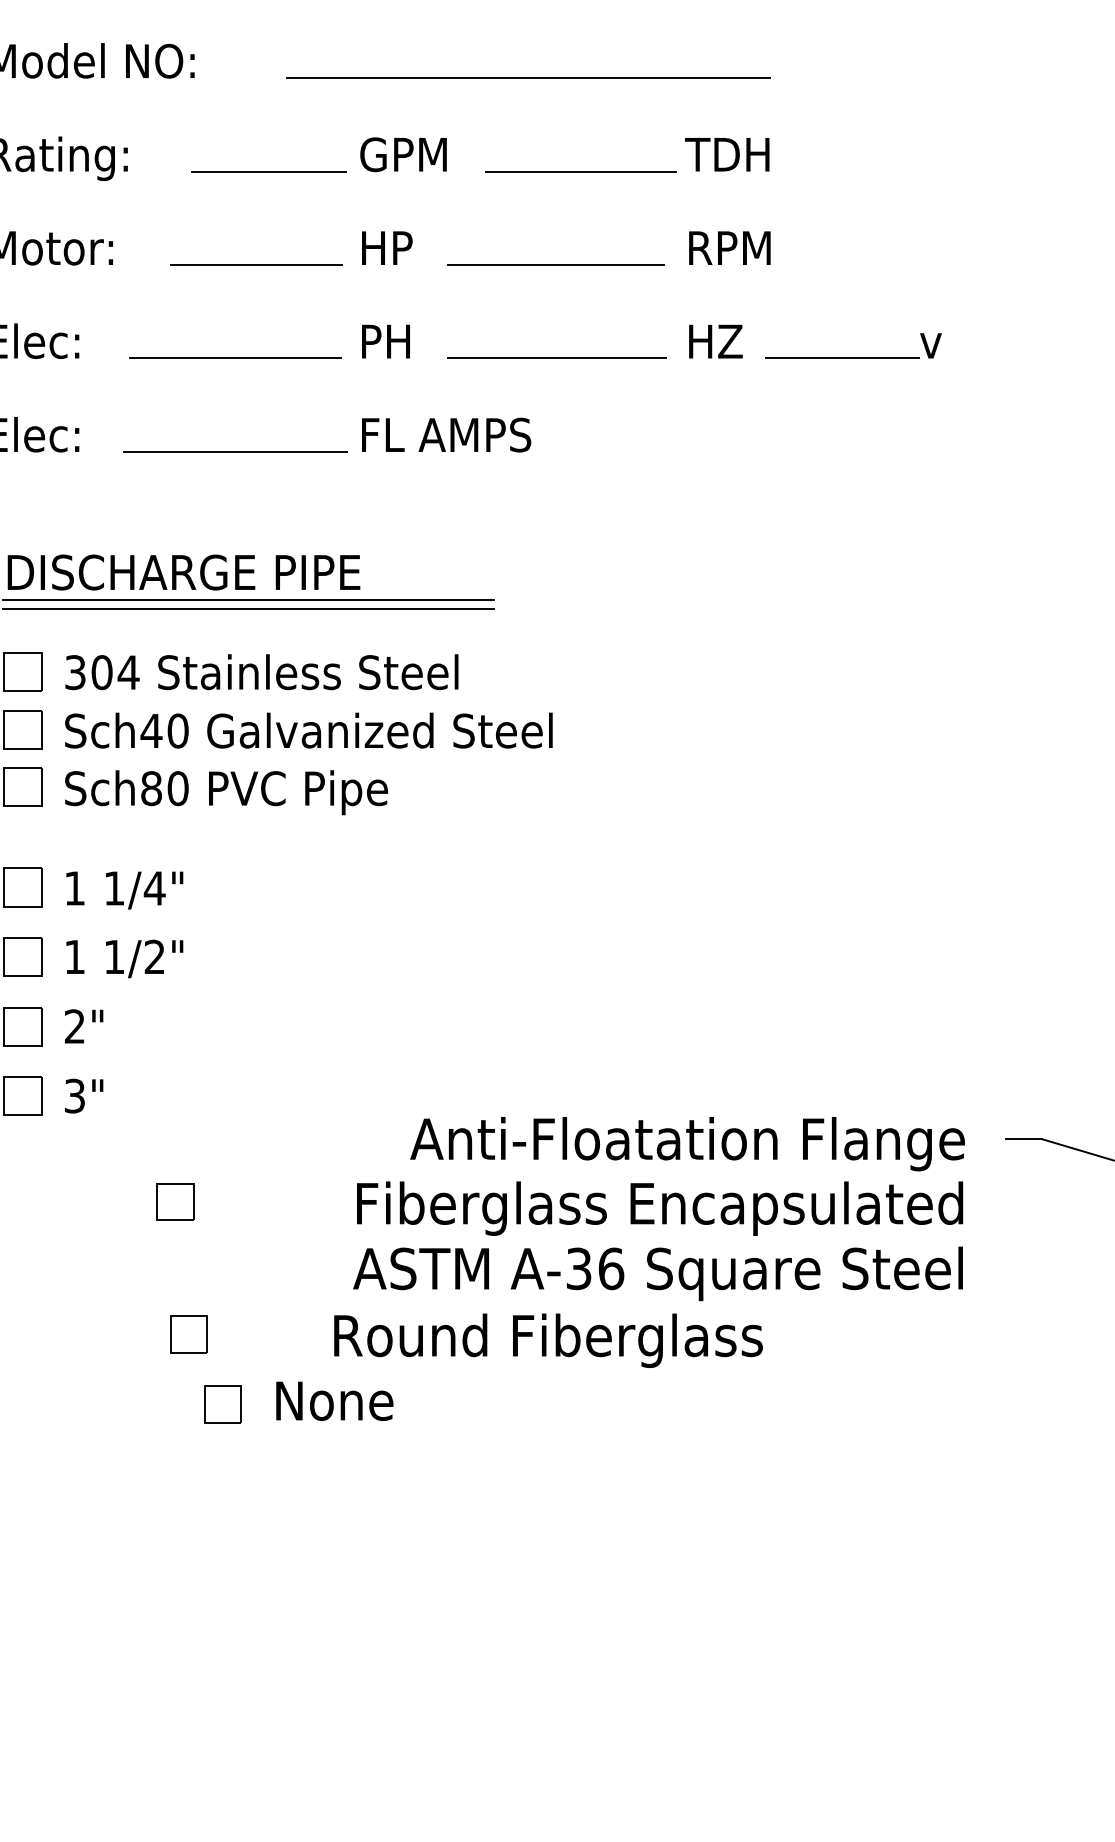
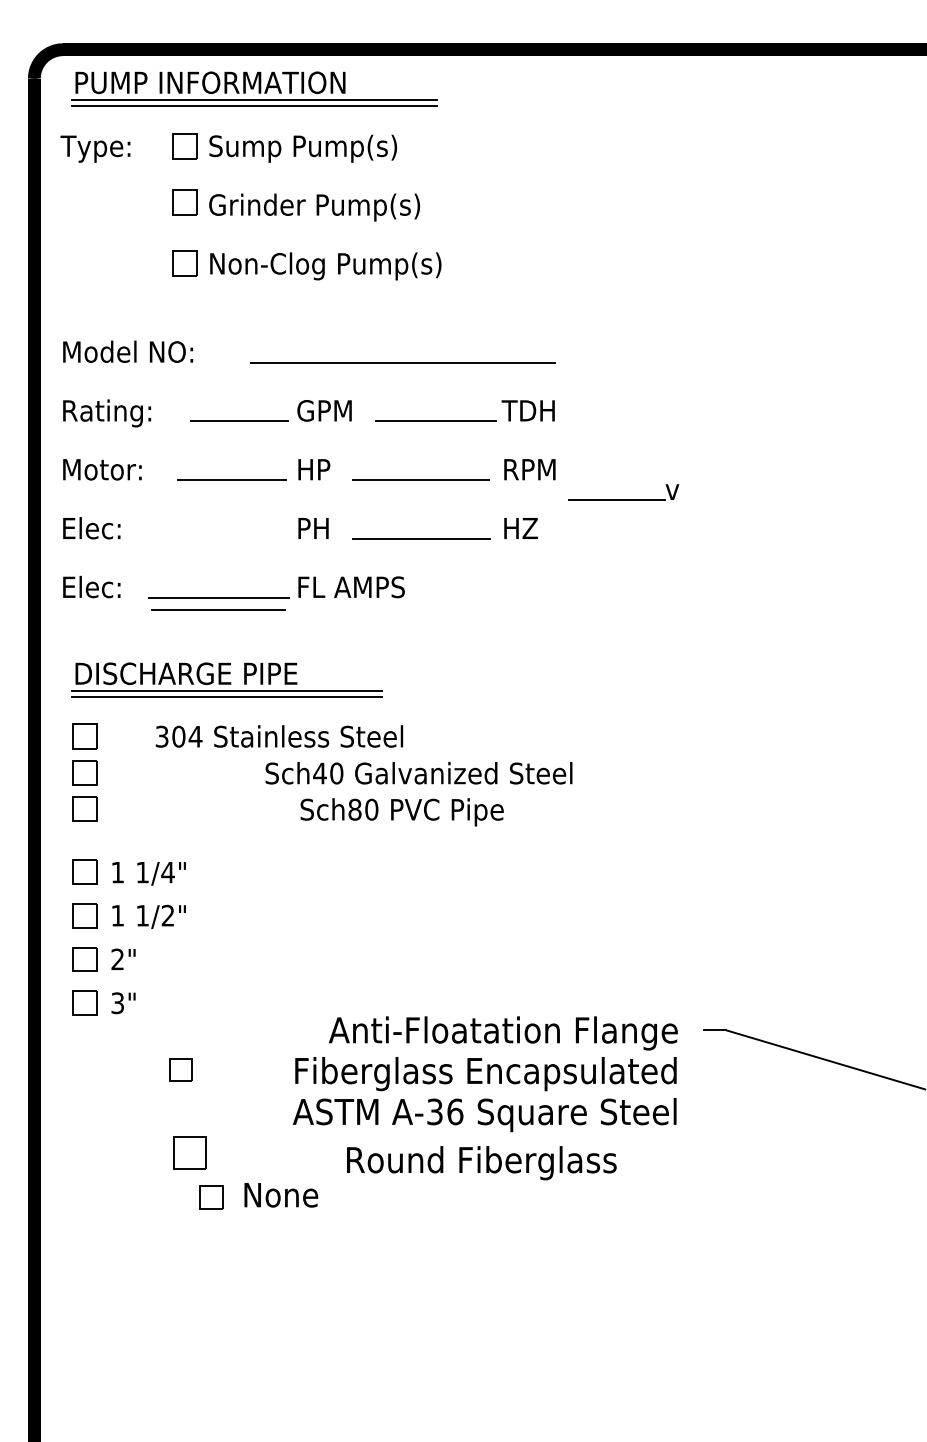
line: (234, 357) -> (218, 609), moved
part: (853, 357) -> (623, 499), moved
text: (261, 672) -> (279, 736), moved
text: (308, 731) -> (418, 773), moved
text: (225, 792) -> (401, 812), moved
part: (188, 1334) -> (189, 1153), size x1.4
text: (548, 1341) -> (481, 1163), moved

